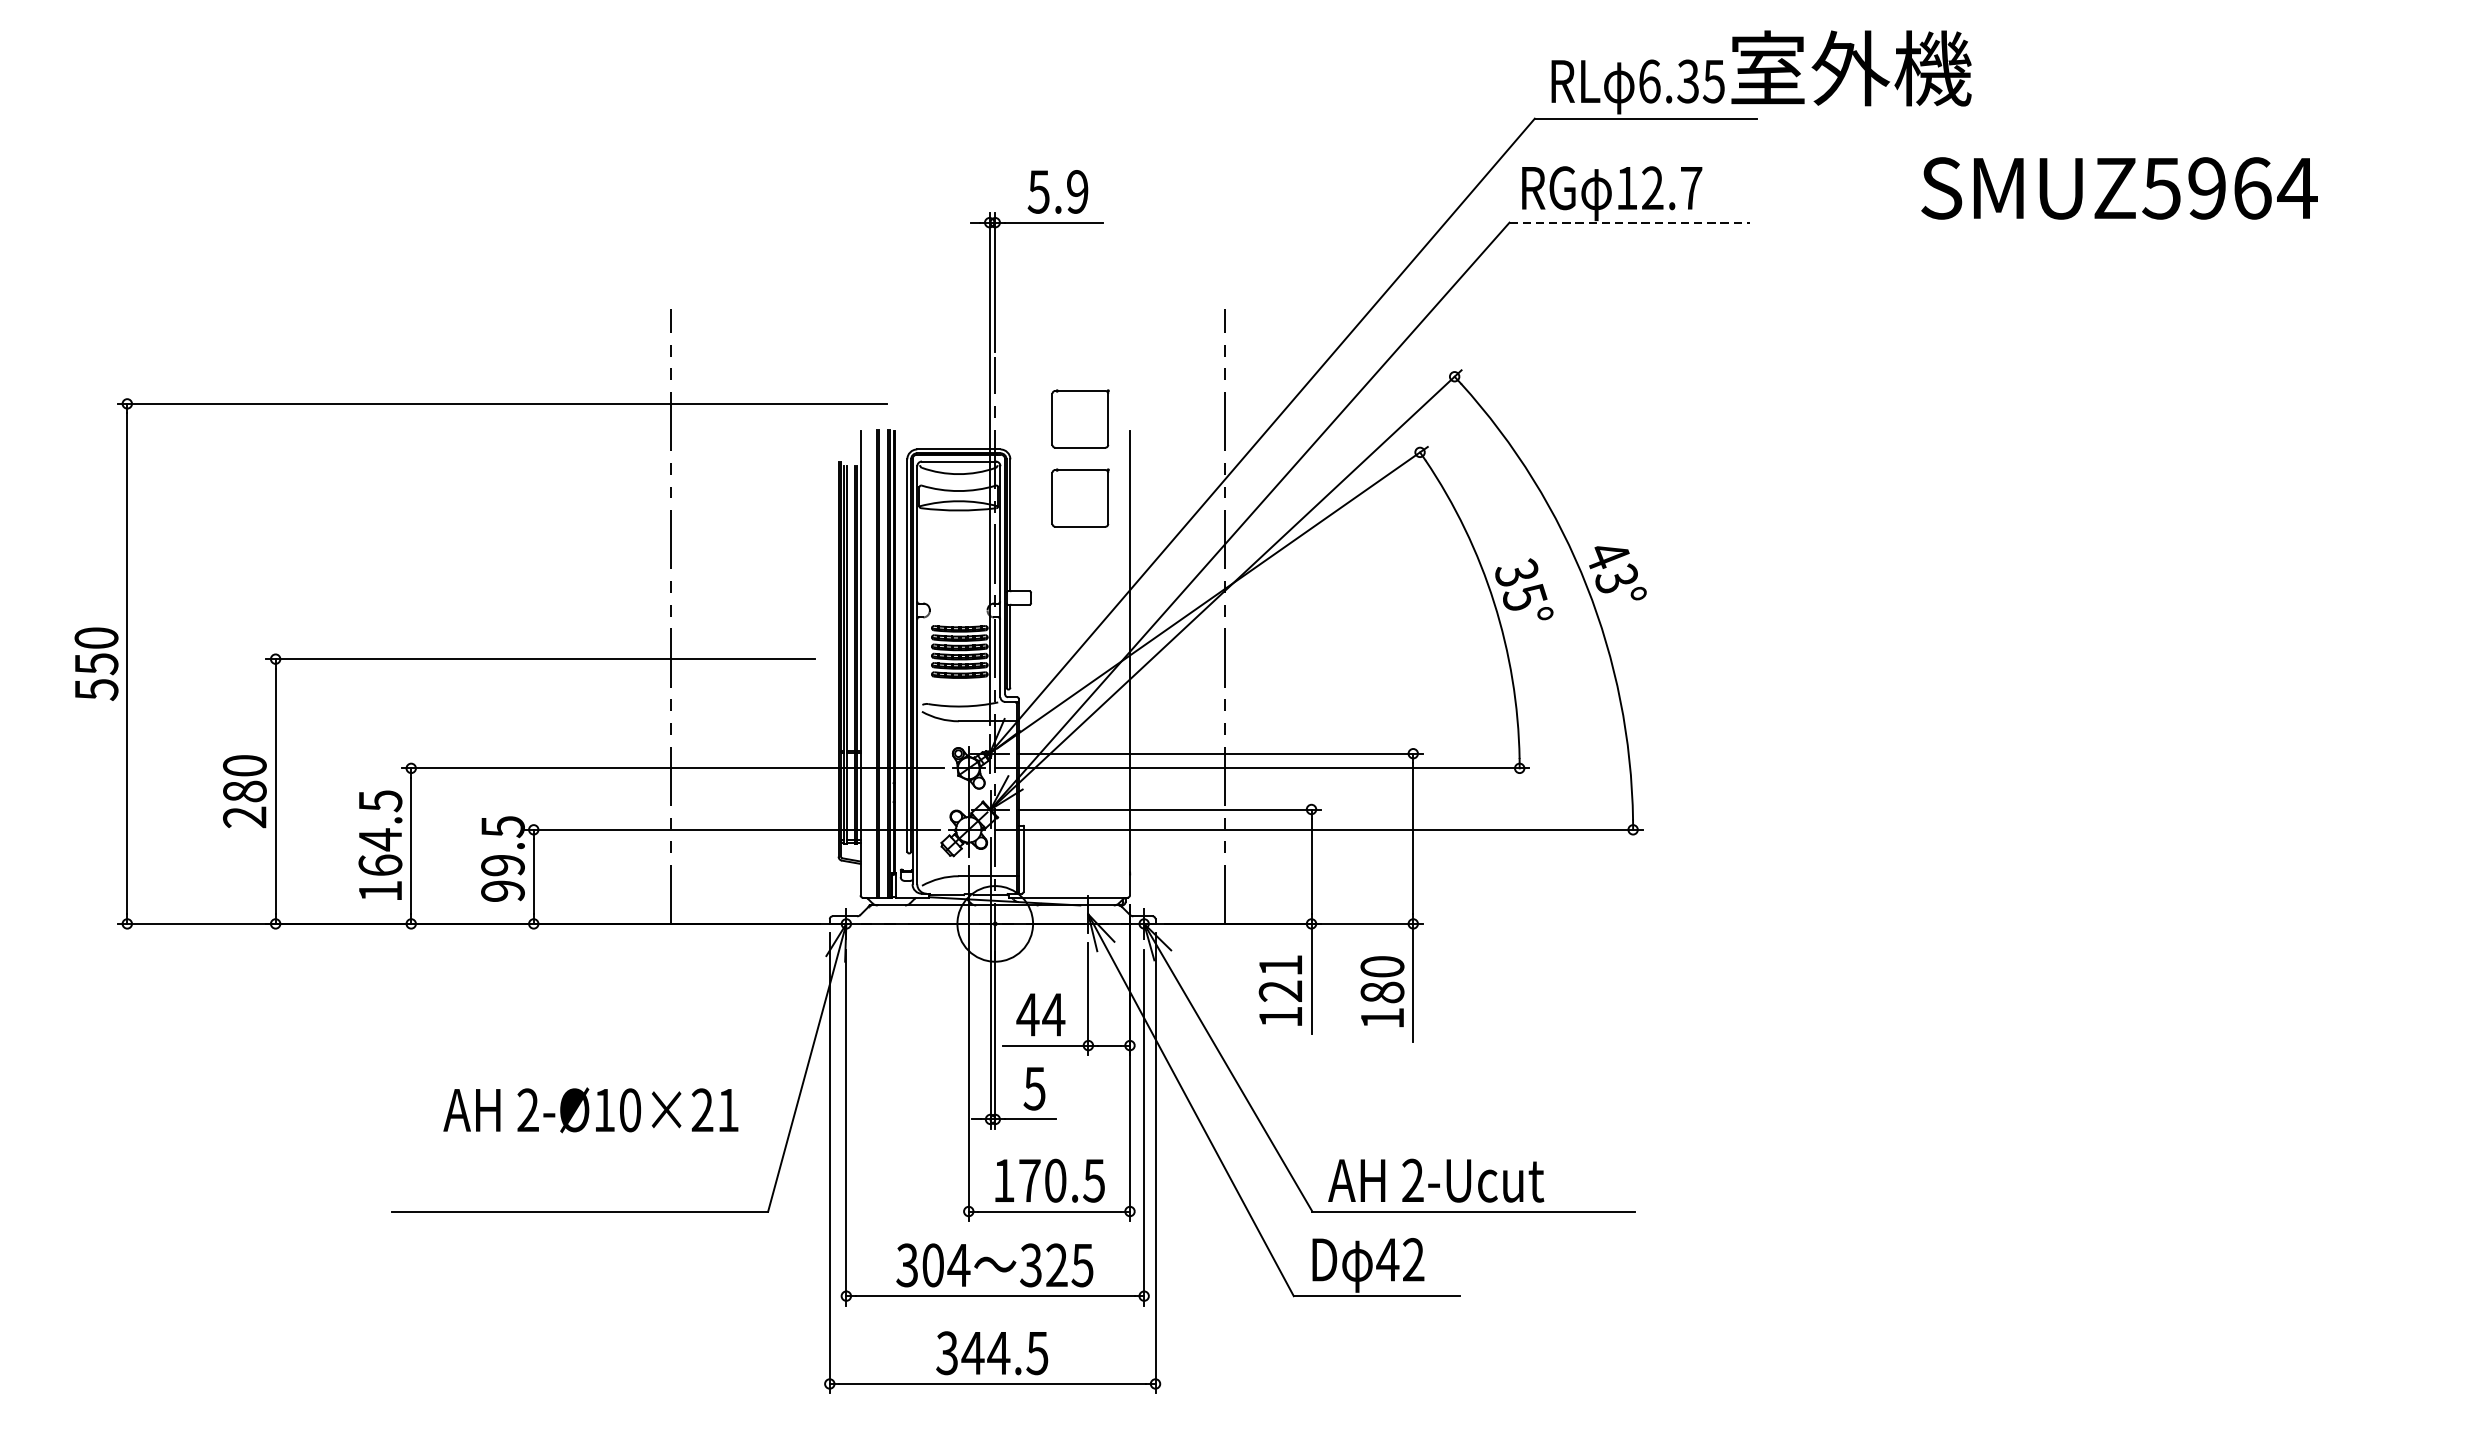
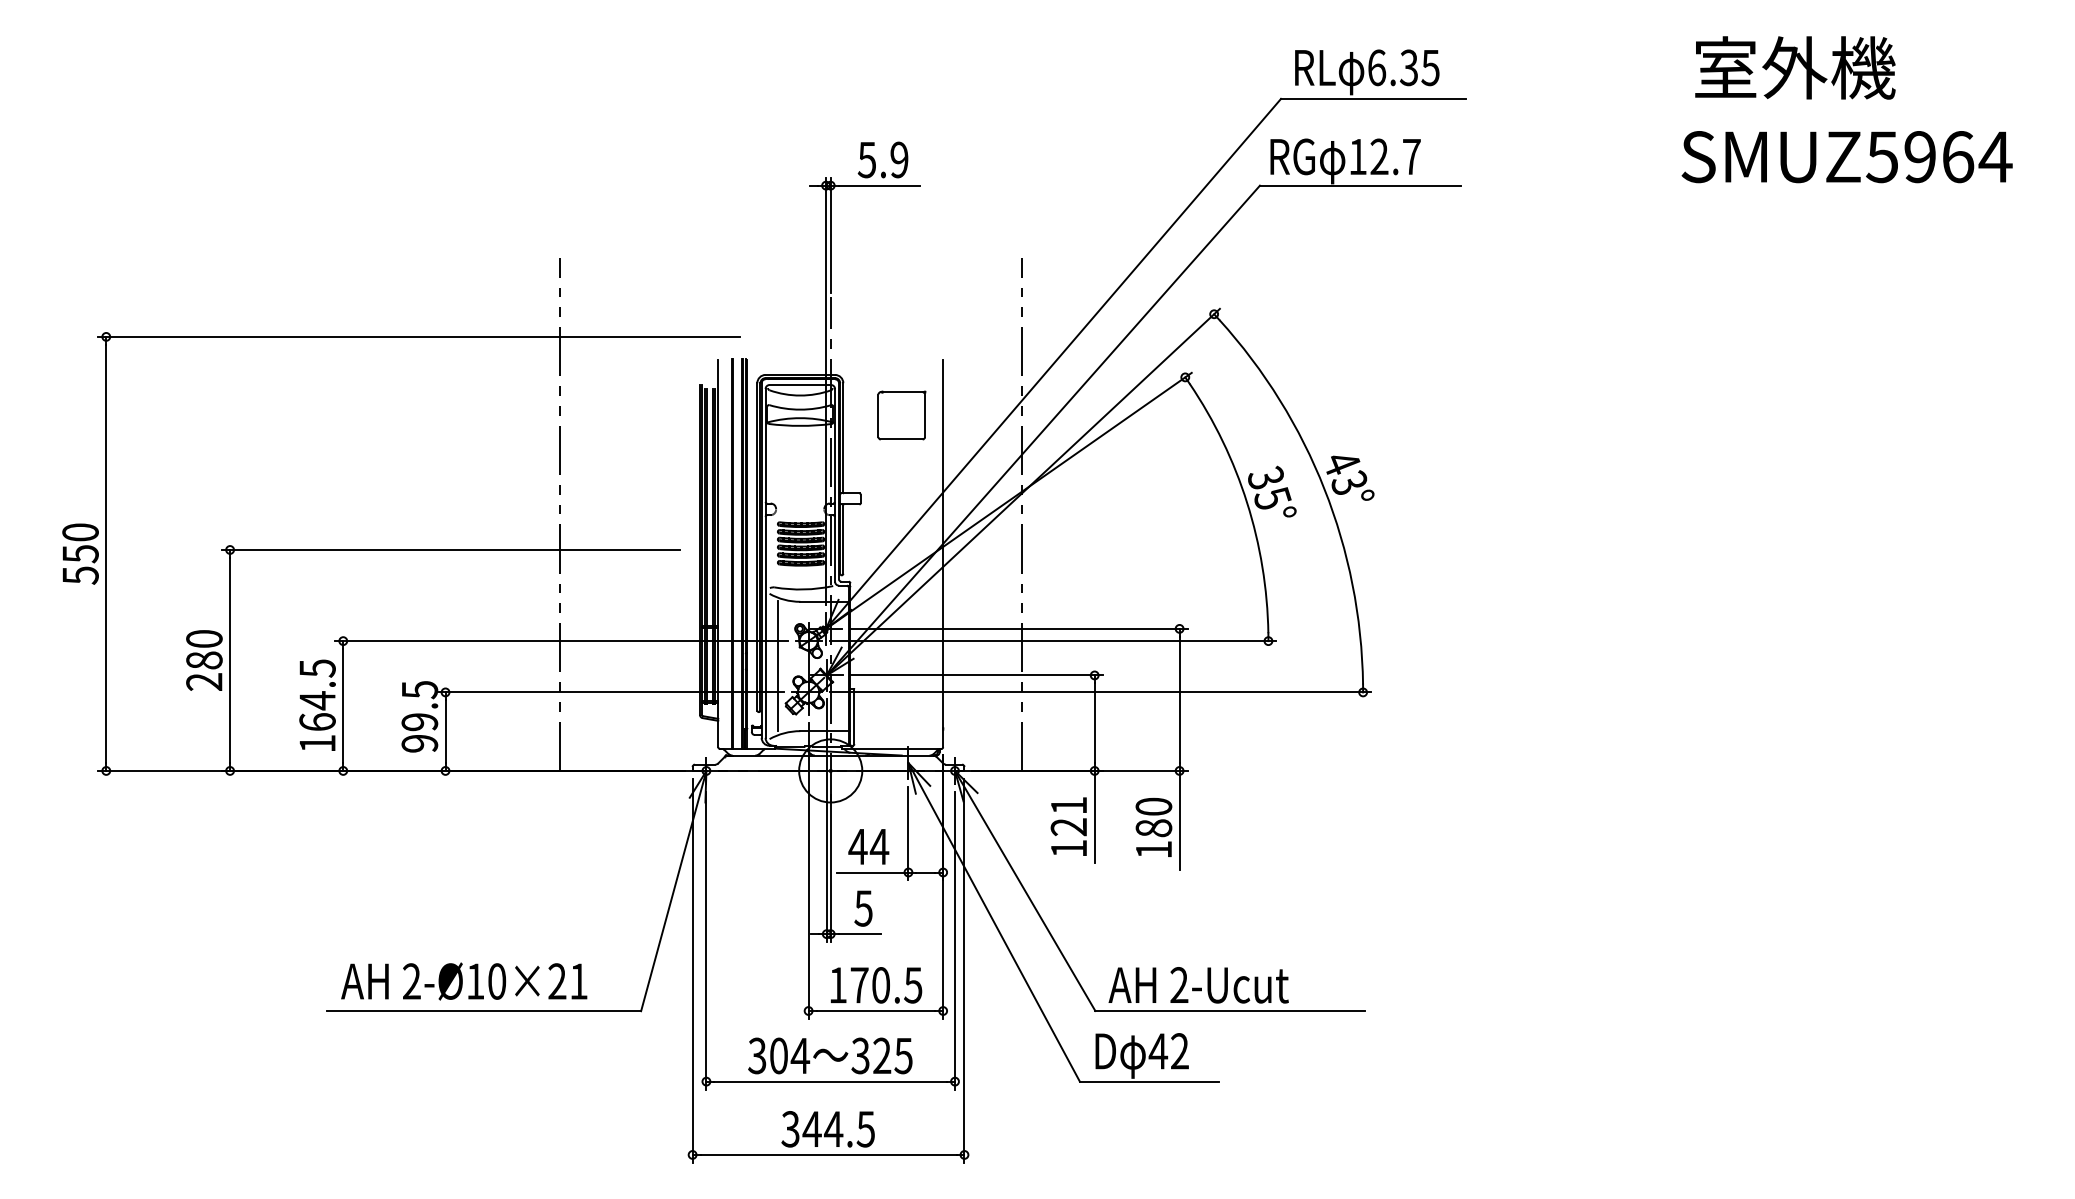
text: (1851, 67) -> (1795, 67), moved
text: (2118, 188) -> (1846, 157), moved
line: (1629, 222) -> (1360, 185), dashed -> solid
part: (1080, 418) -> (901, 349), removed
line: (931, 797) -> (777, 665), added
text: (591, 1110) -> (464, 981), moved

